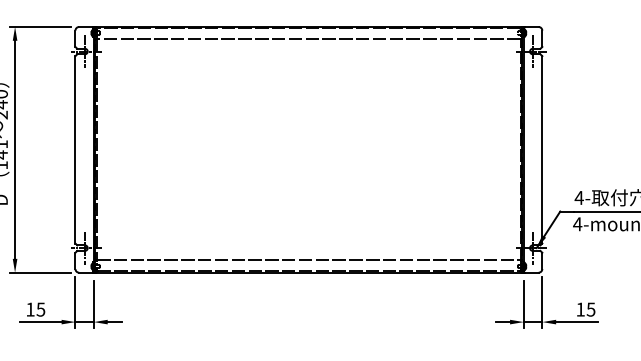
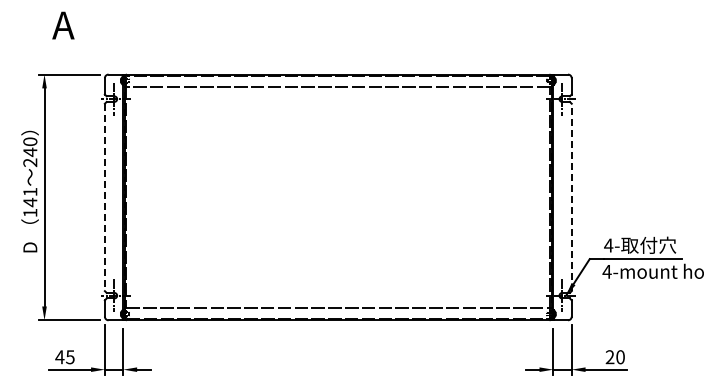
line: (75, 149) -> (104, 197), solid -> dashed
line: (542, 149) -> (571, 197), solid -> dashed
text: (30, 309) -> (59, 357), 15 -> 45
text: (585, 309) -> (614, 357), 15 -> 20

